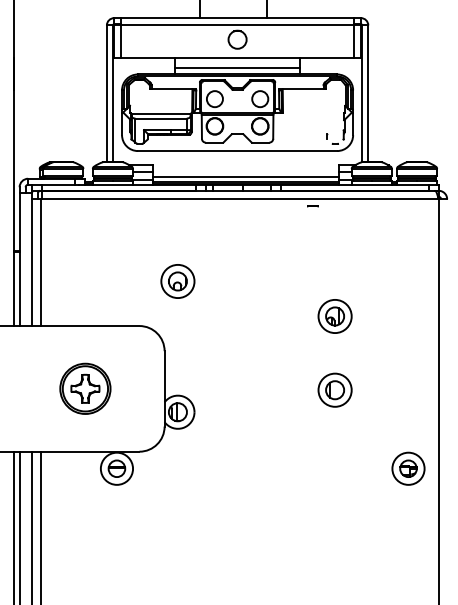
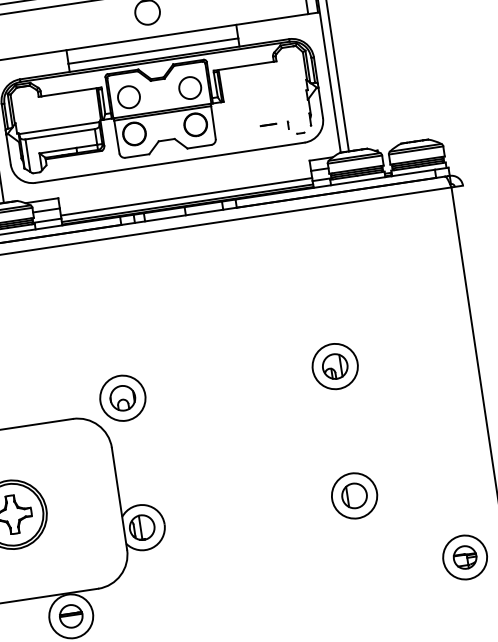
line: (312, 206) -> (267, 125), moved
part: (177, 281) -> (122, 398), moved
part: (334, 389) -> (353, 495), moved

